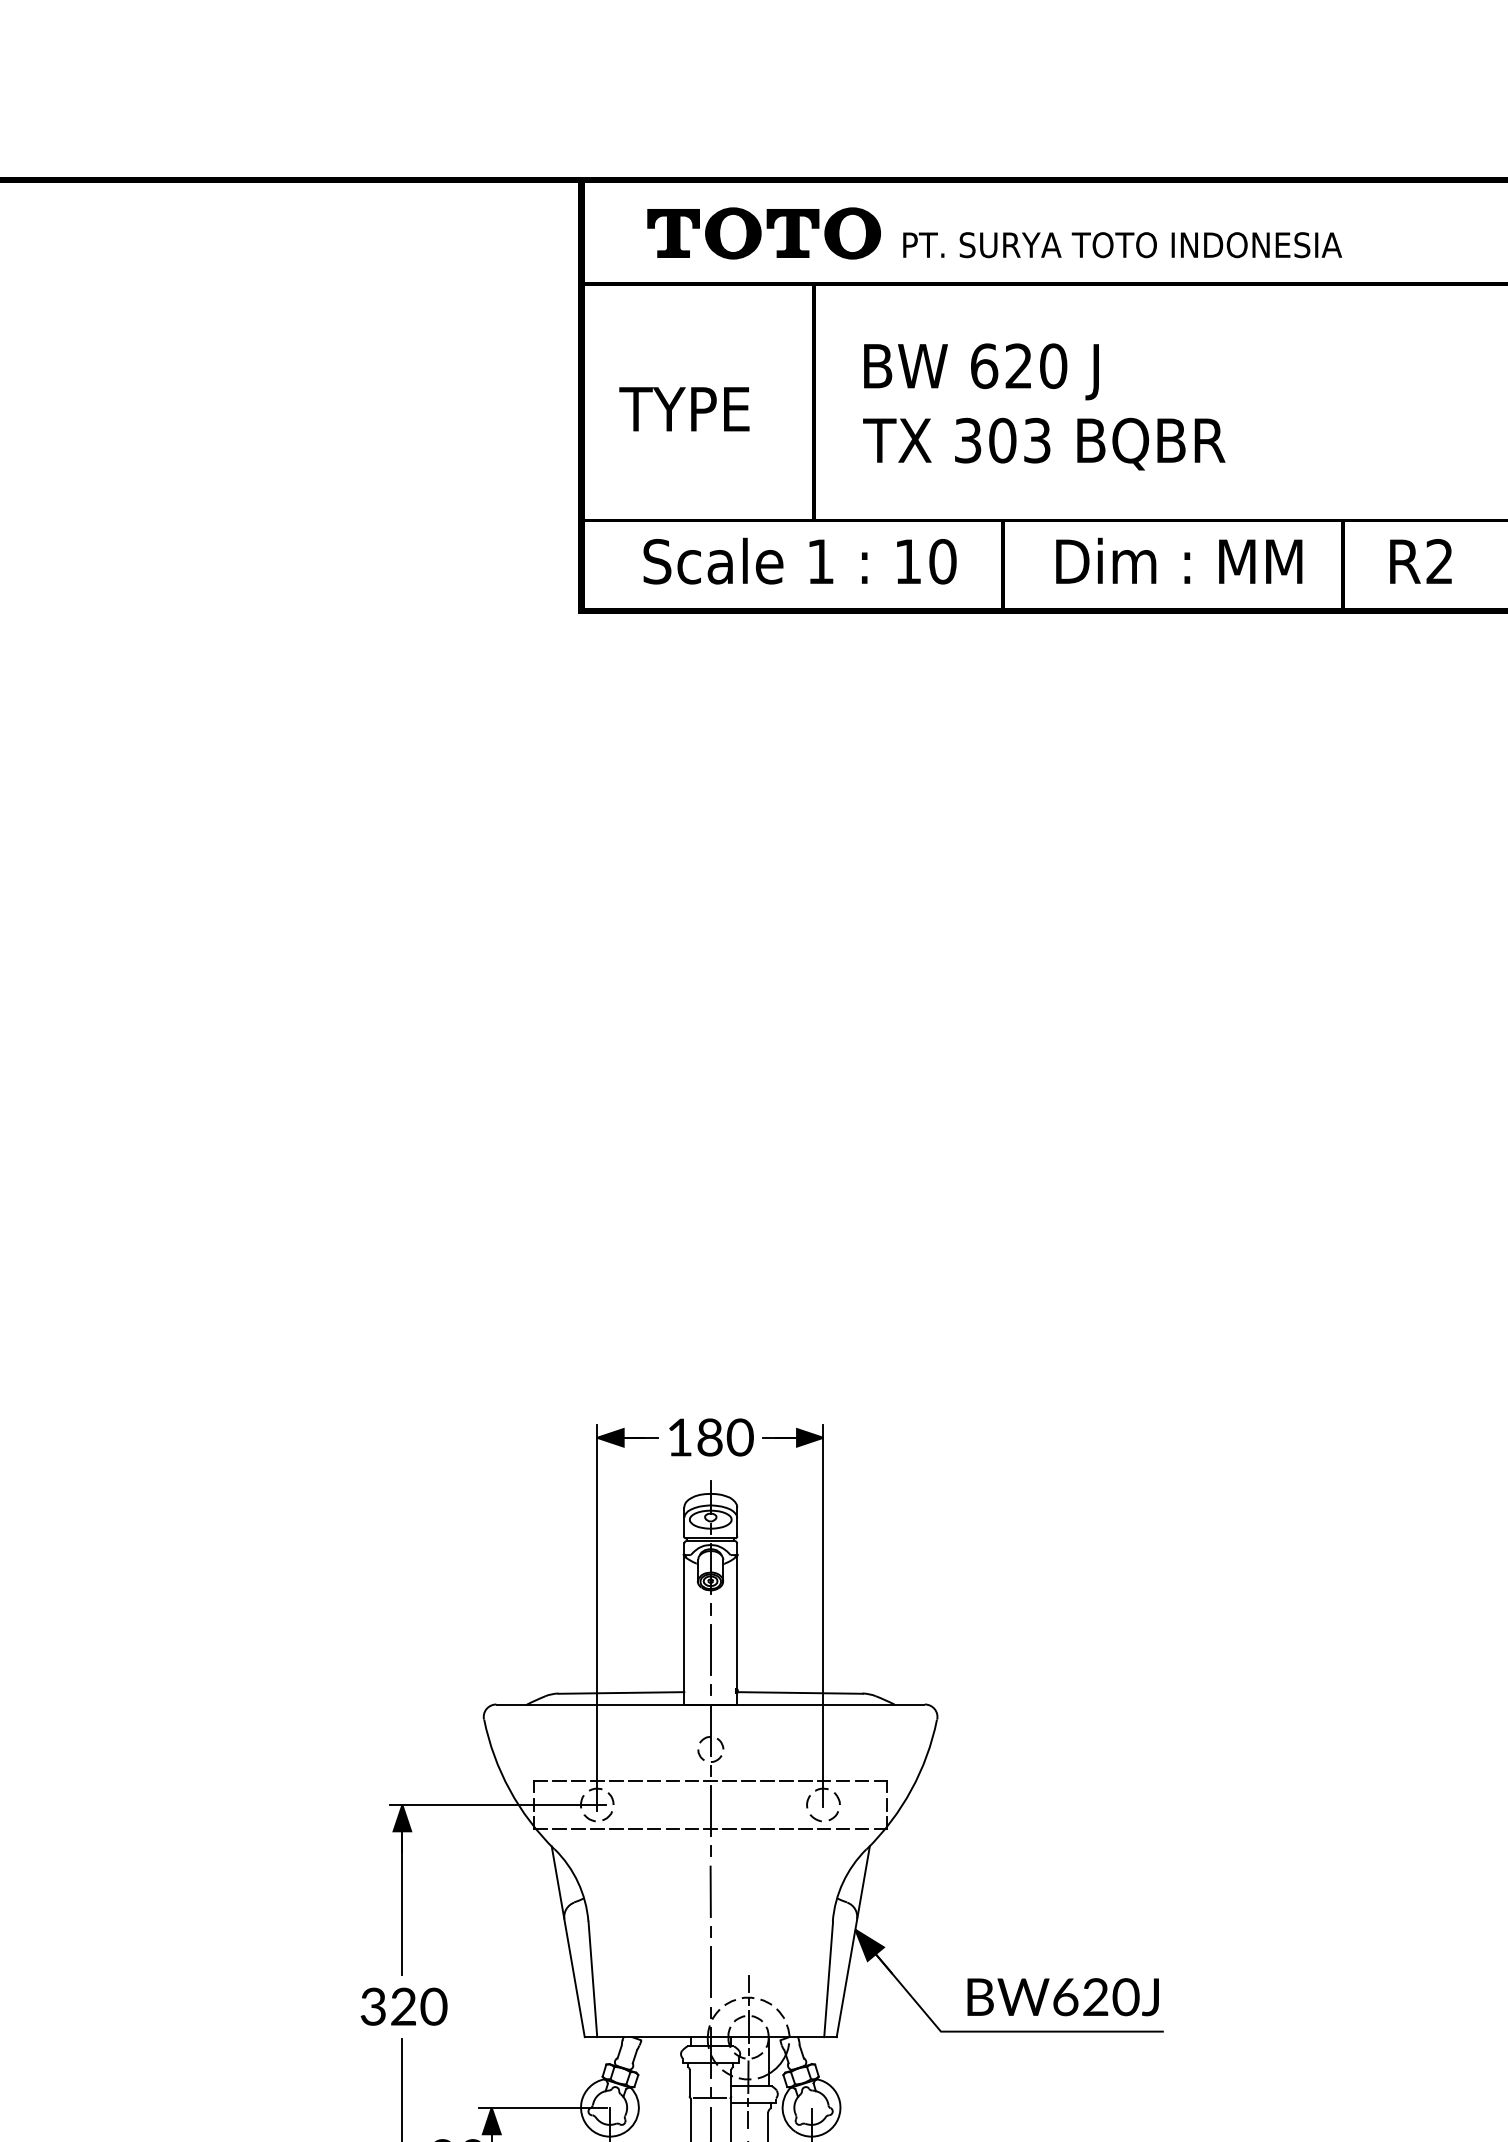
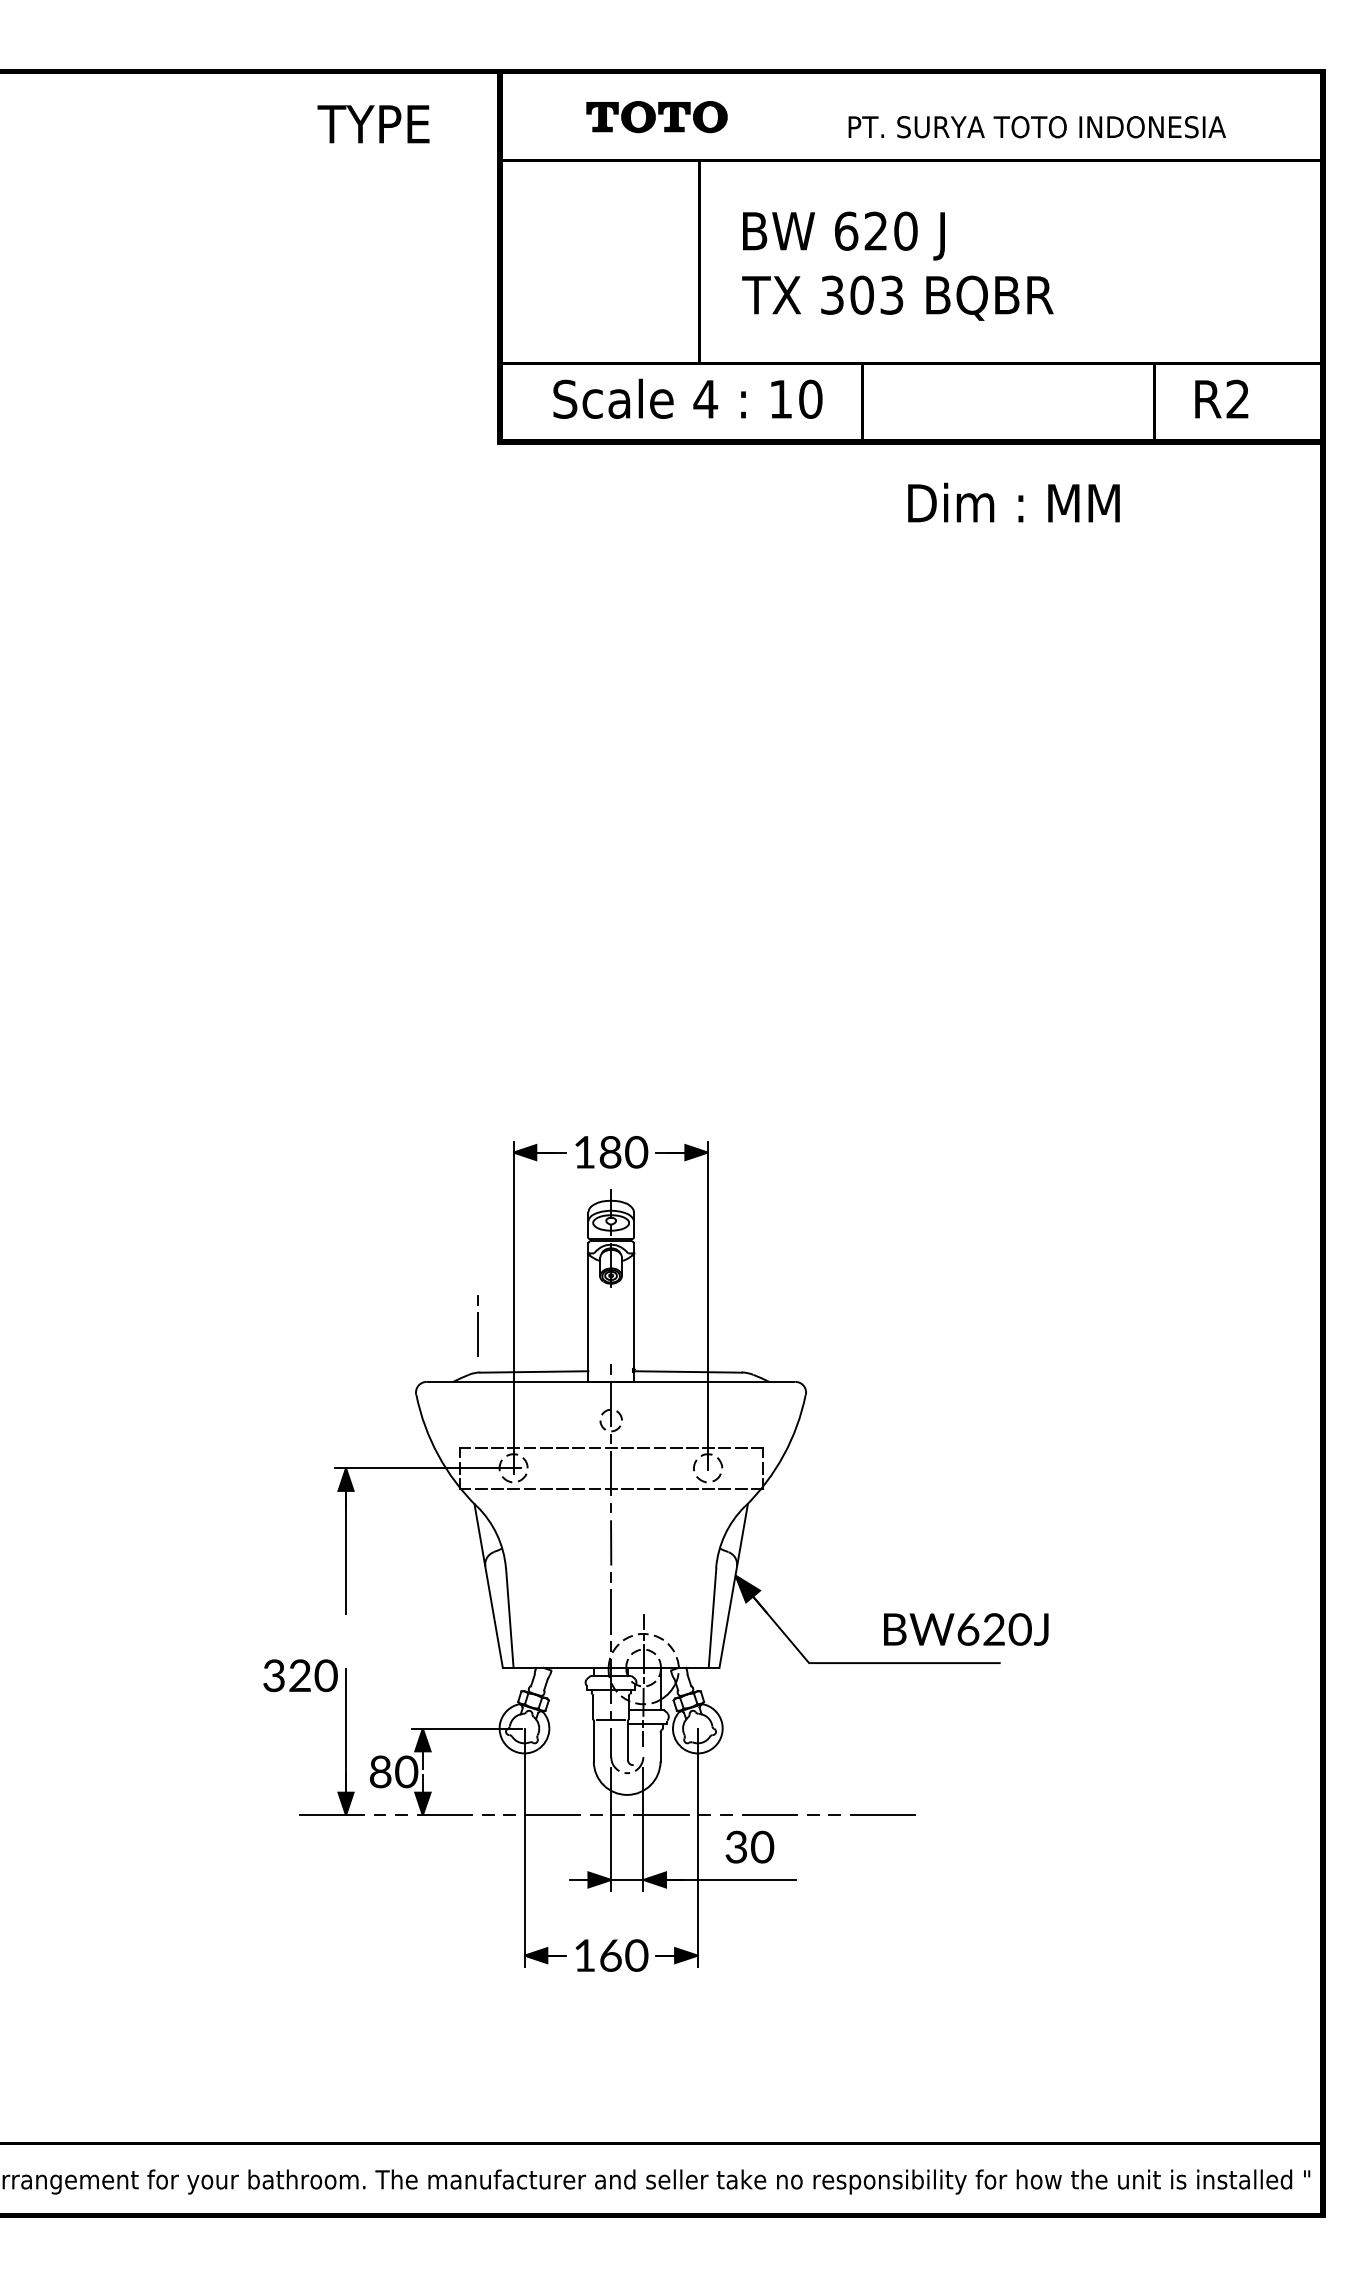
part: (763, 232) -> (656, 116), size x0.7
text: (1121, 245) -> (1036, 127), moved
text: (684, 409) -> (373, 124), moved
text: (1178, 560) -> (1013, 502), moved
text: (820, 561) -> (705, 399), 1 -> 4
line: (709, 1638) -> (477, 1325), moved
text: (1063, 1997) -> (966, 1629), moved
text: (404, 2006) -> (300, 1675), moved

